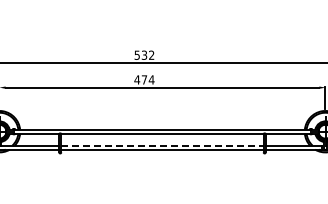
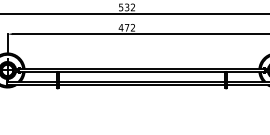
text: (151, 79) -> (132, 27), 474 -> 472
line: (162, 145) -> (141, 81), dashed -> solid

